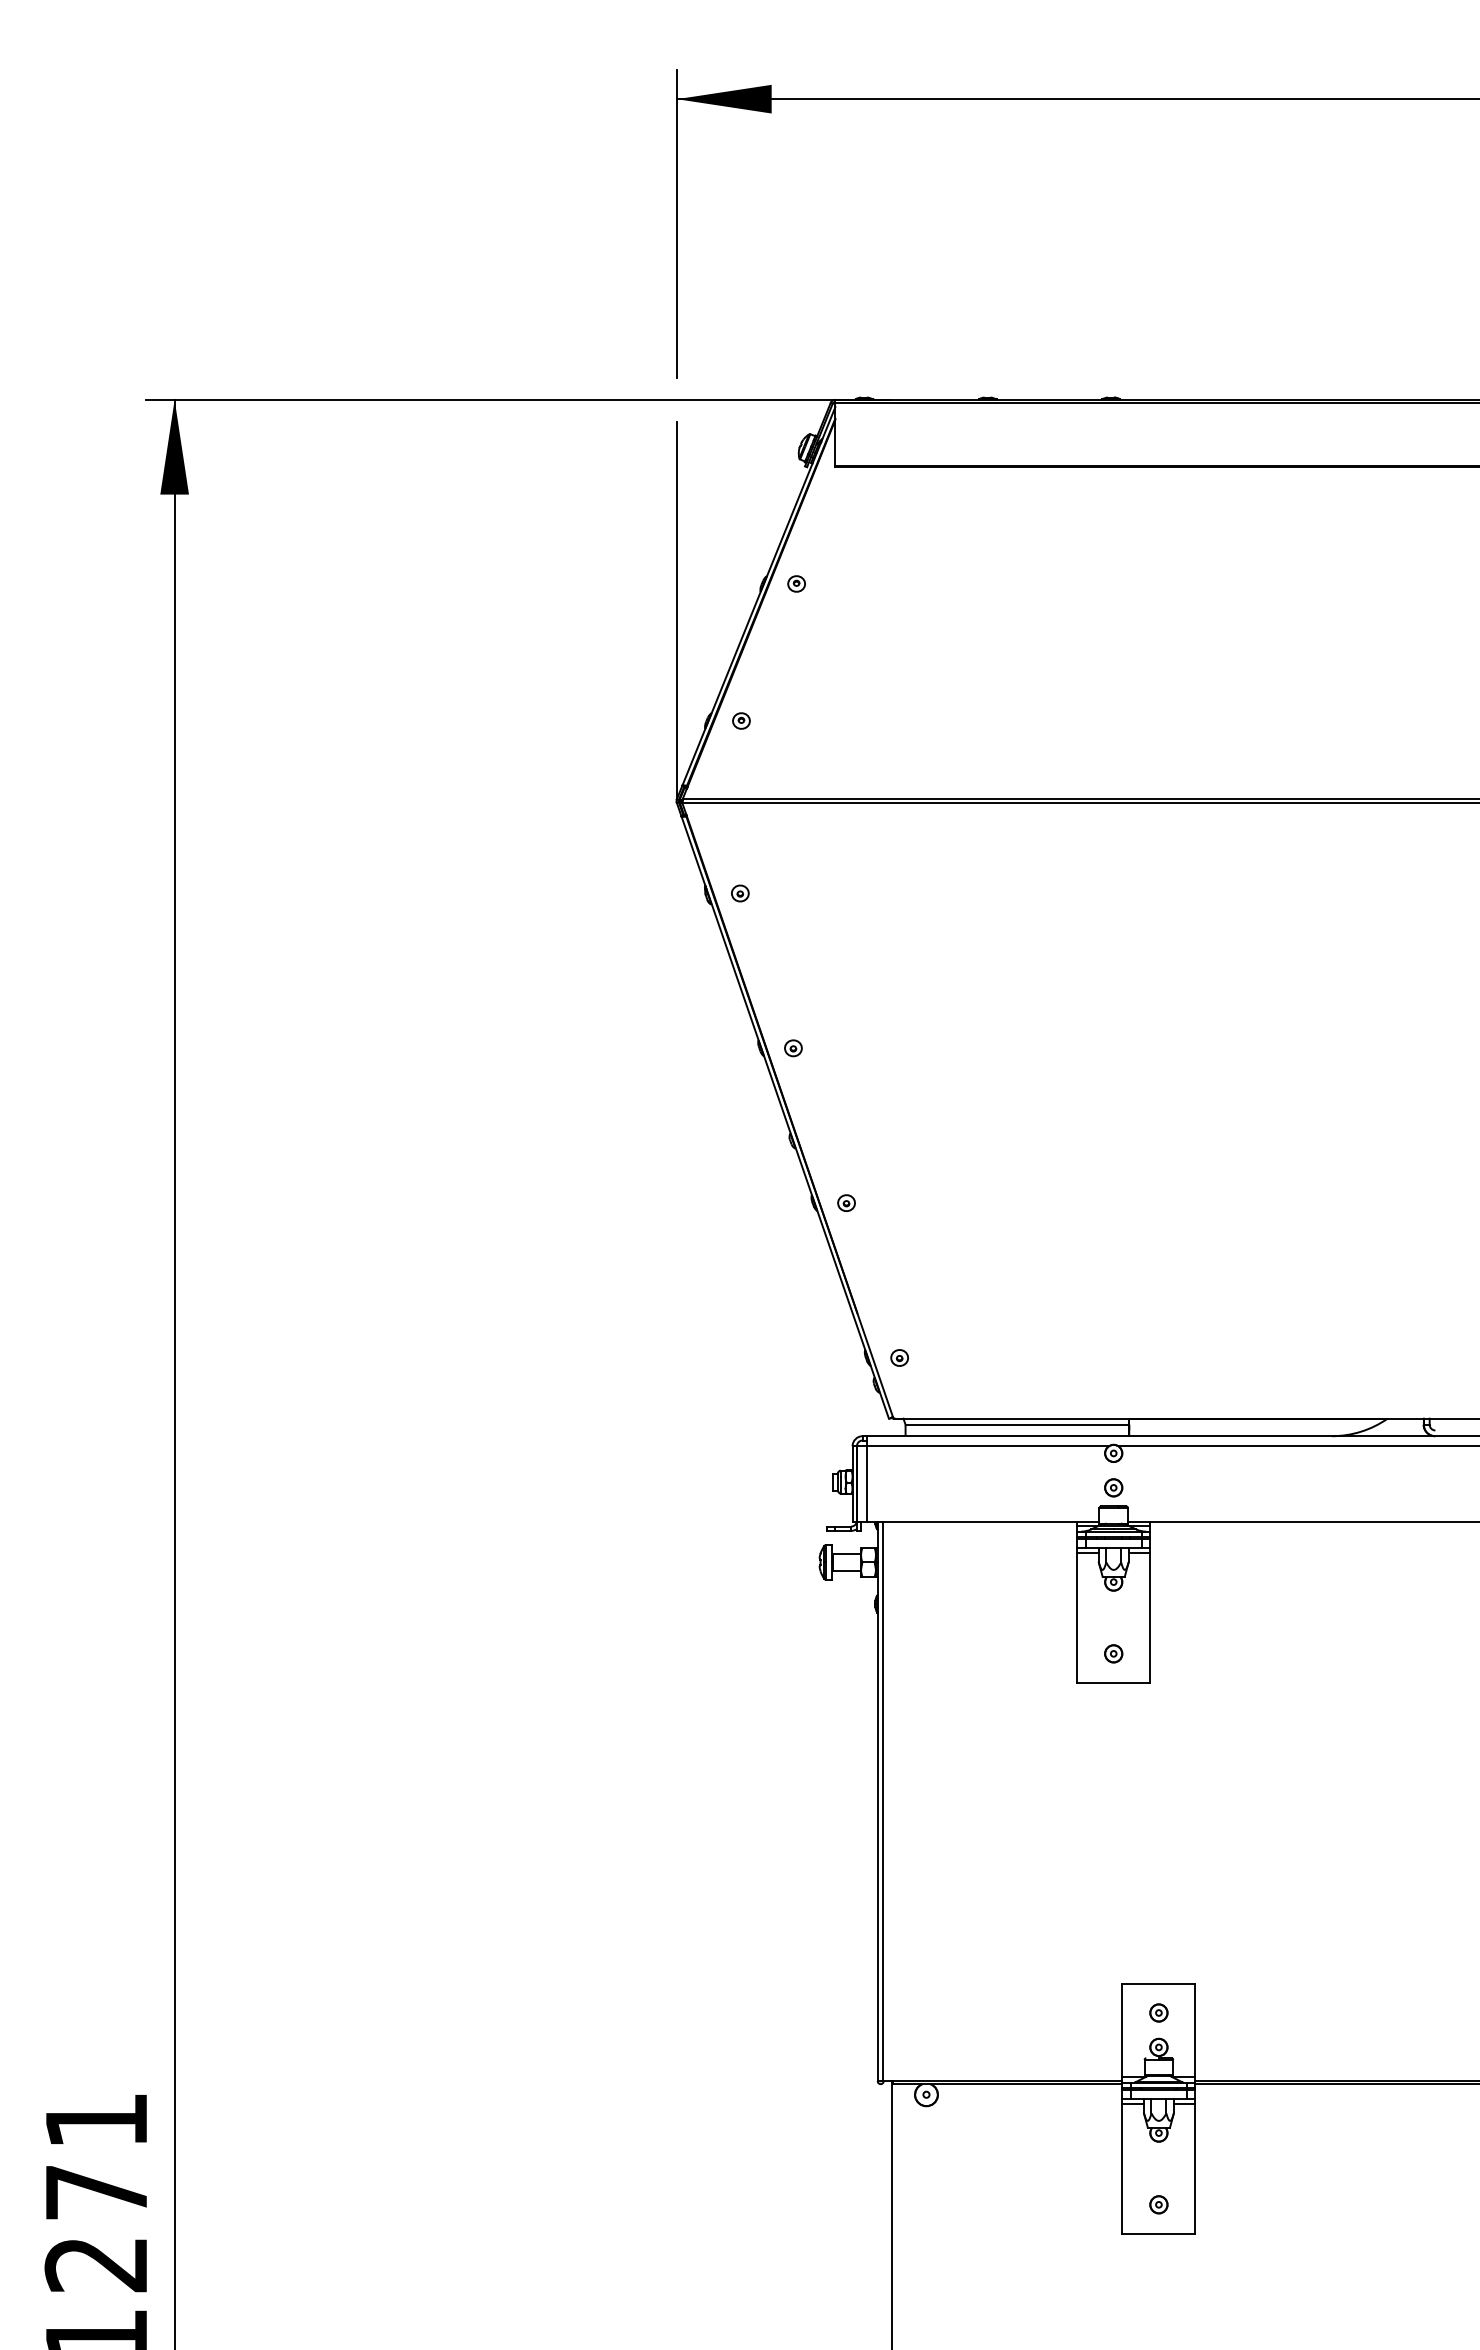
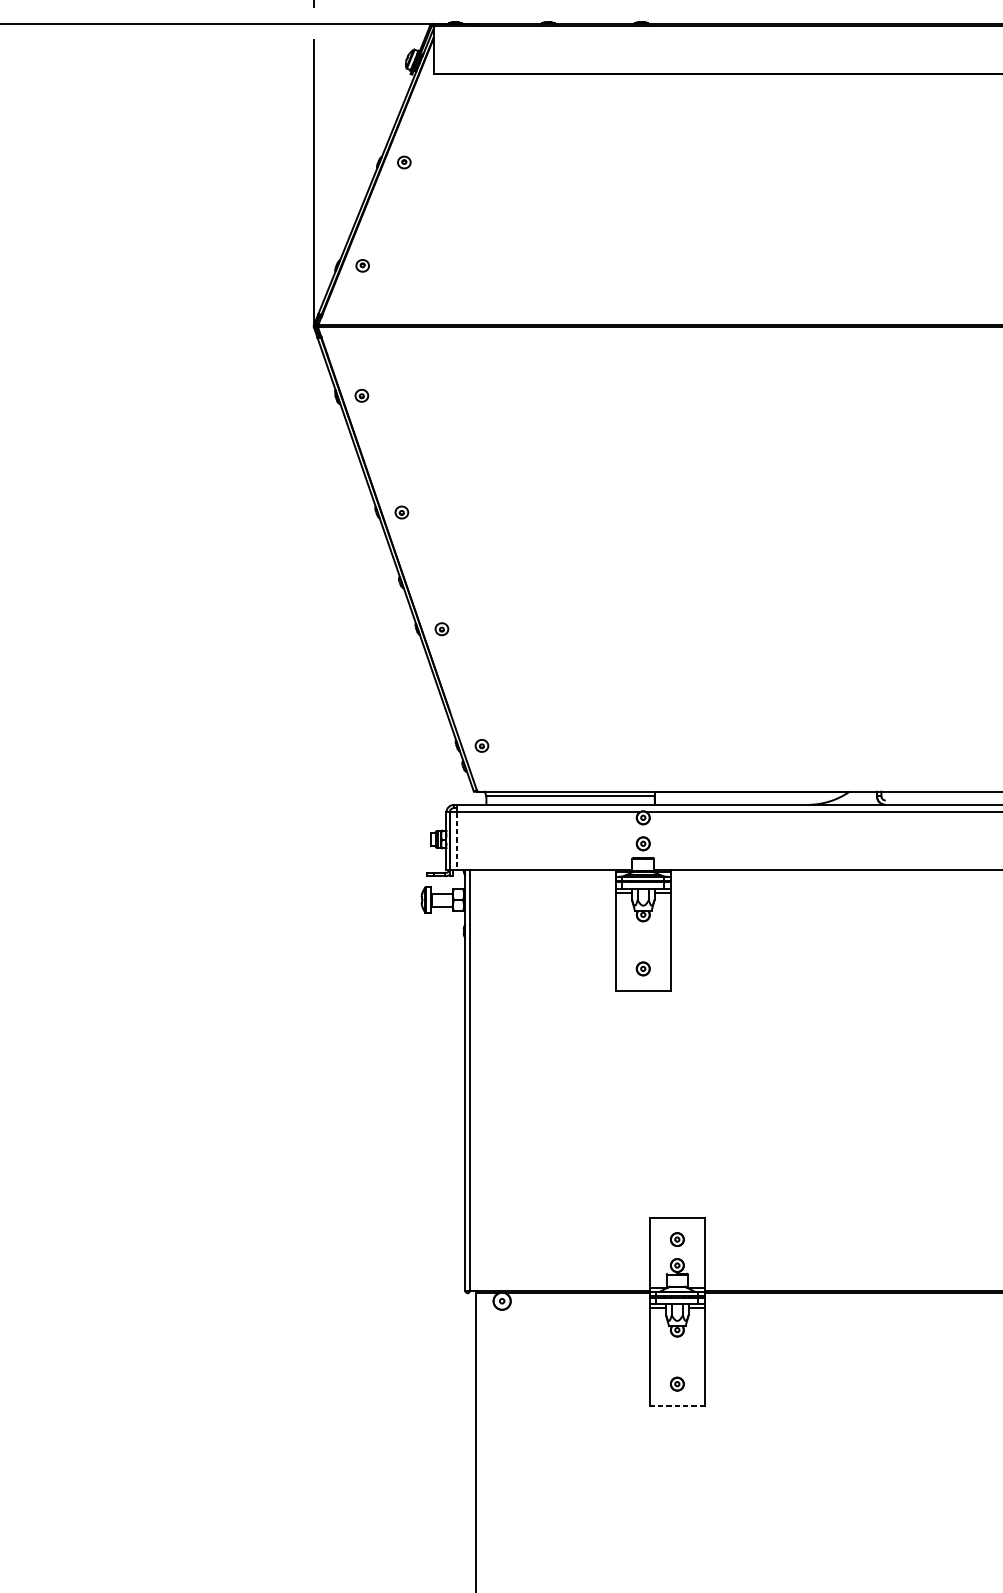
line: (867, 1484) -> (457, 841), solid -> dashed
line: (1159, 2233) -> (677, 1405), solid -> dashed

